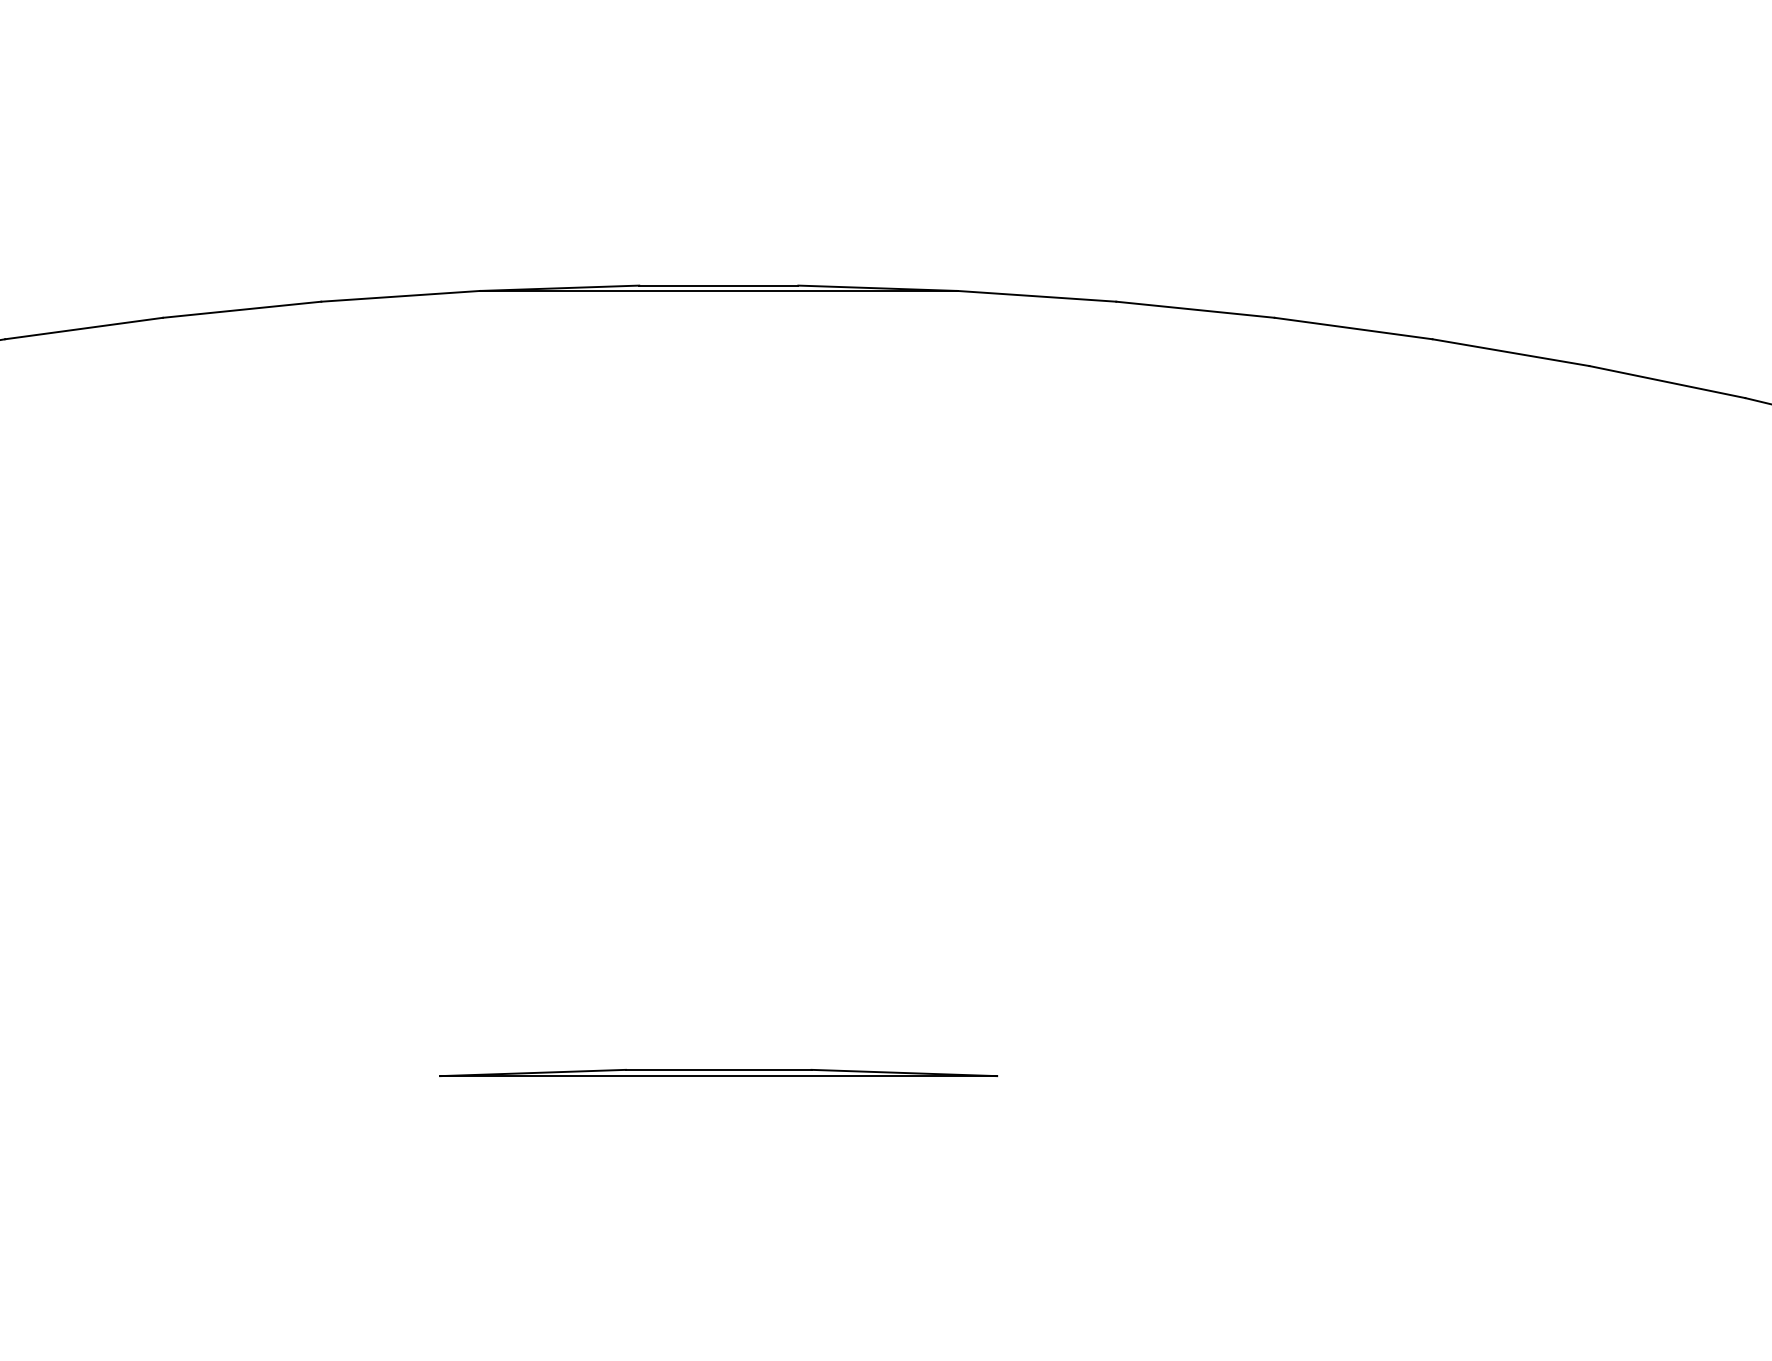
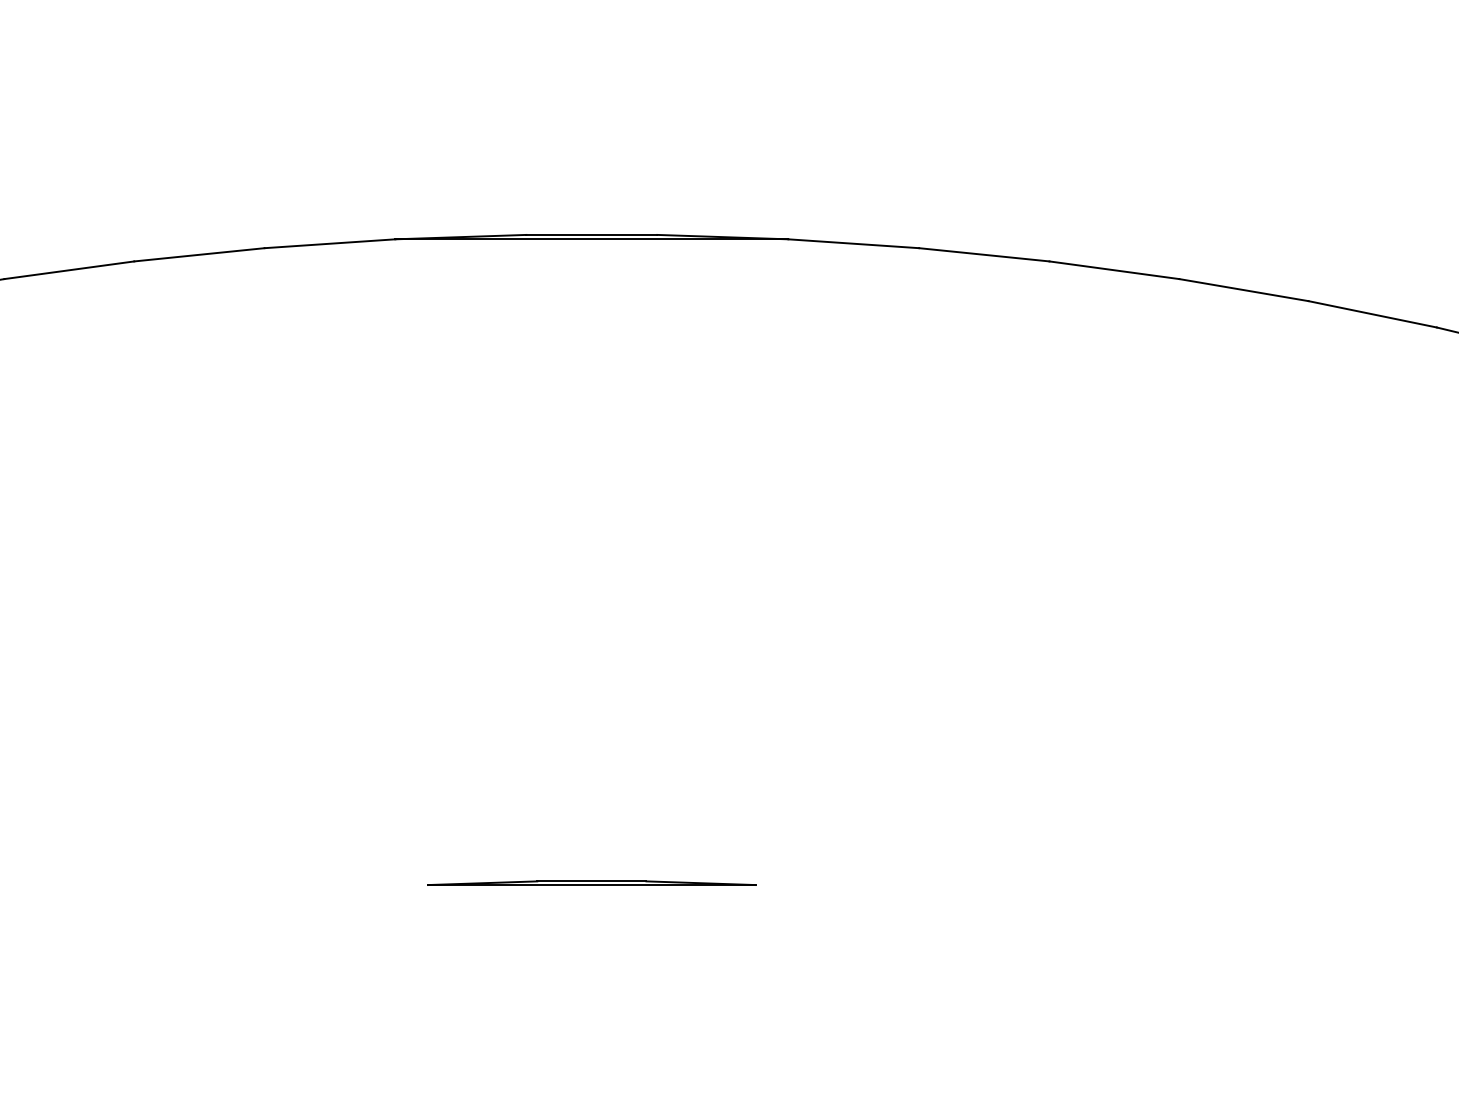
part: (718, 1073) -> (591, 883), size x0.71

